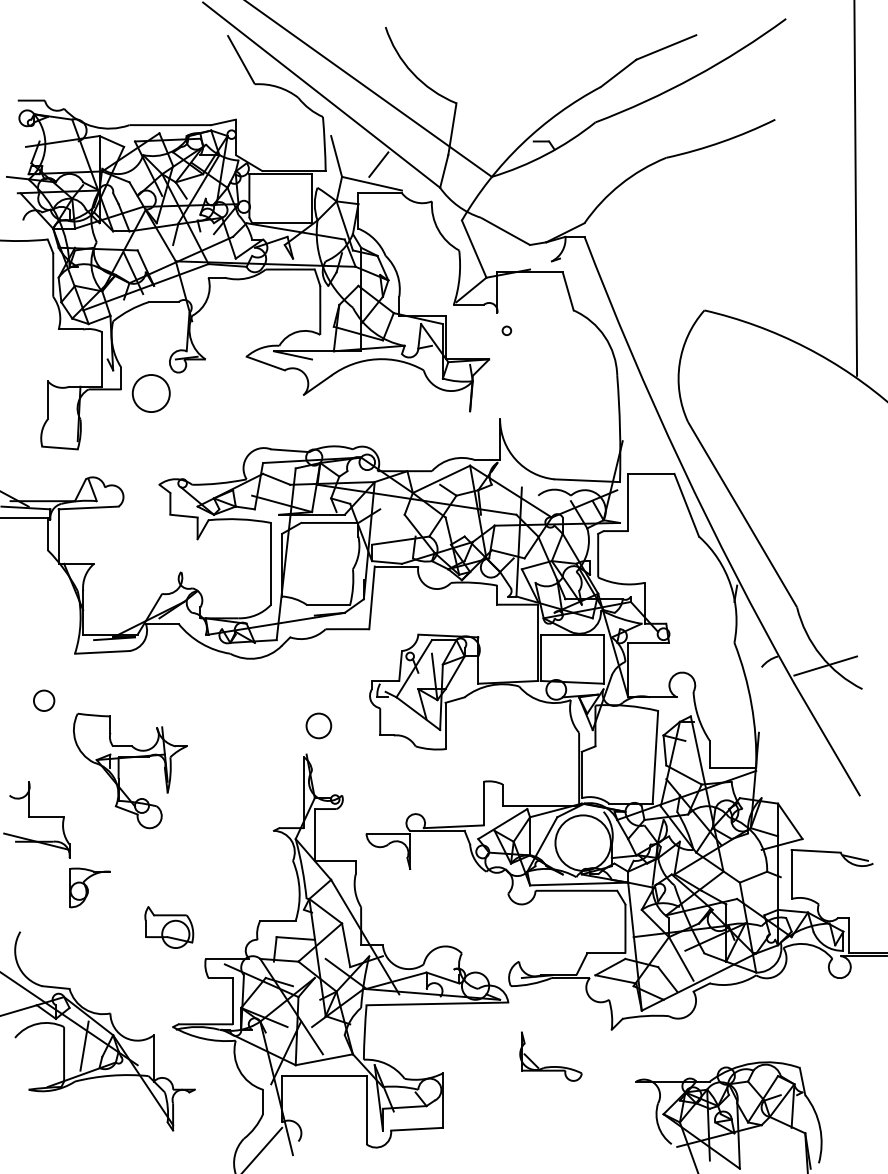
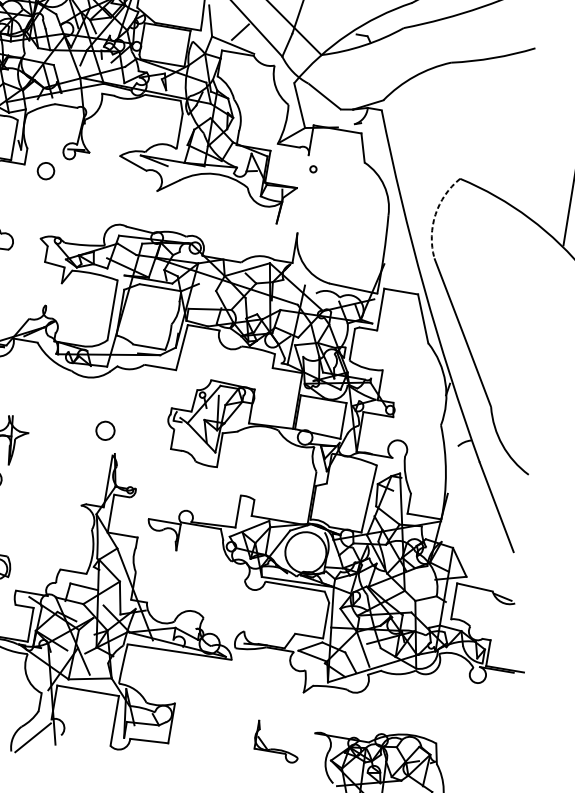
arc: (679, 363) -> (435, 214), solid -> dashed
circle: (150, 393) -> (45, 171), size x0.6
line: (825, 665) -> (504, 452), removed
circle: (318, 725) -> (105, 430), moved
part: (550, 1066) -> (275, 749), moved

